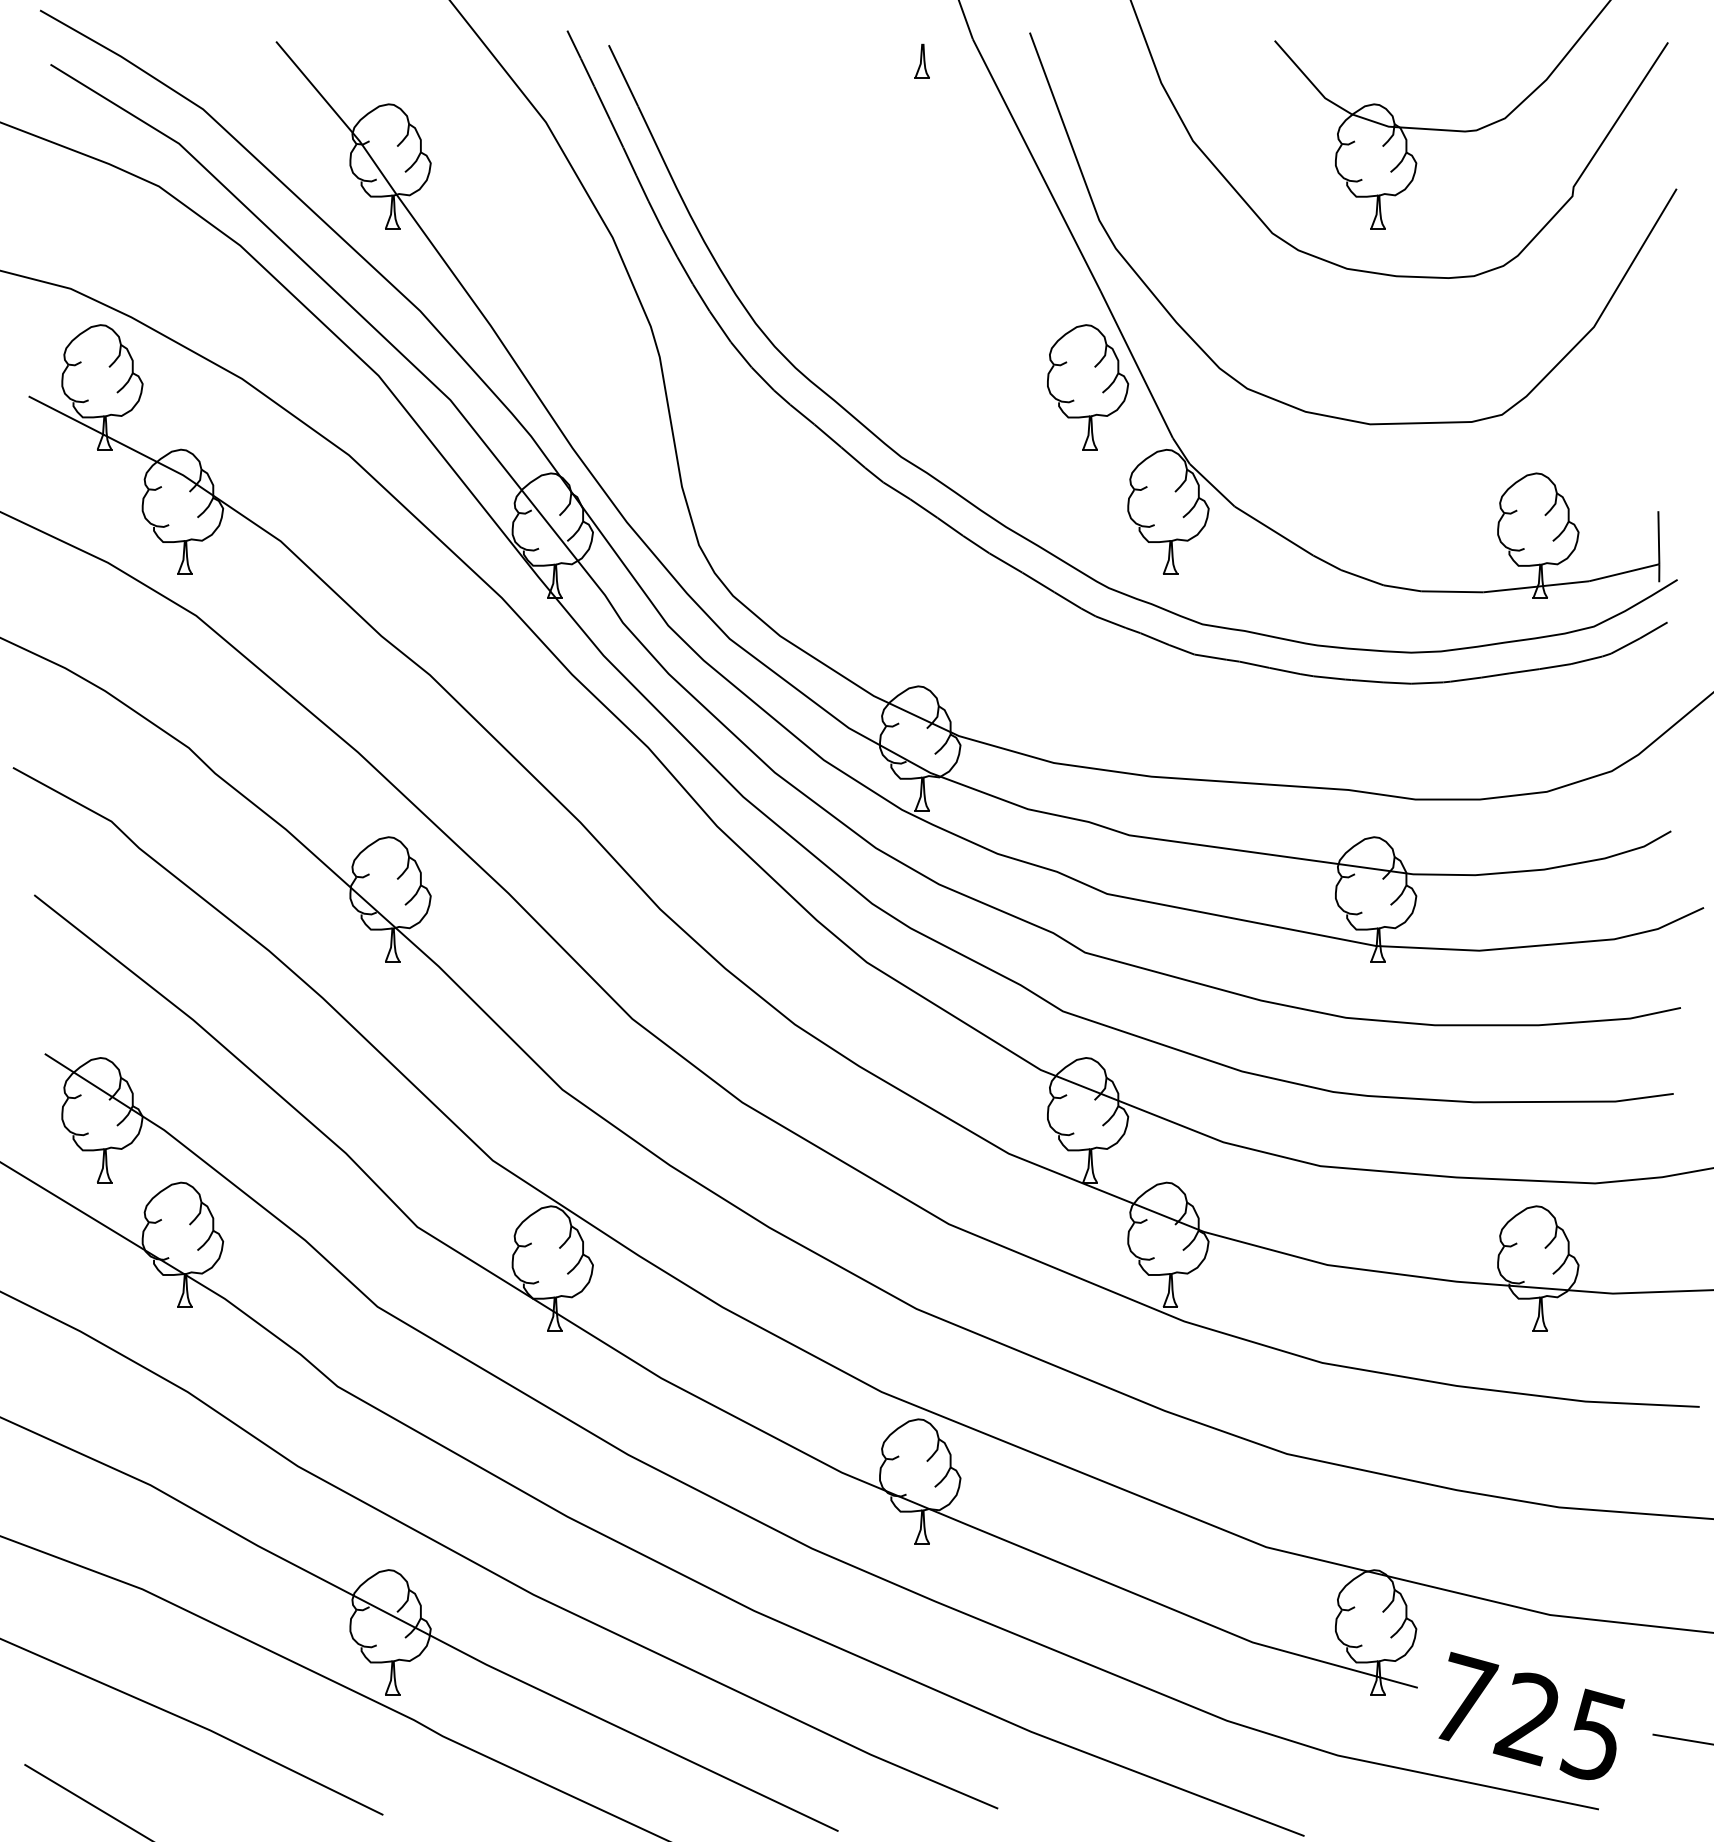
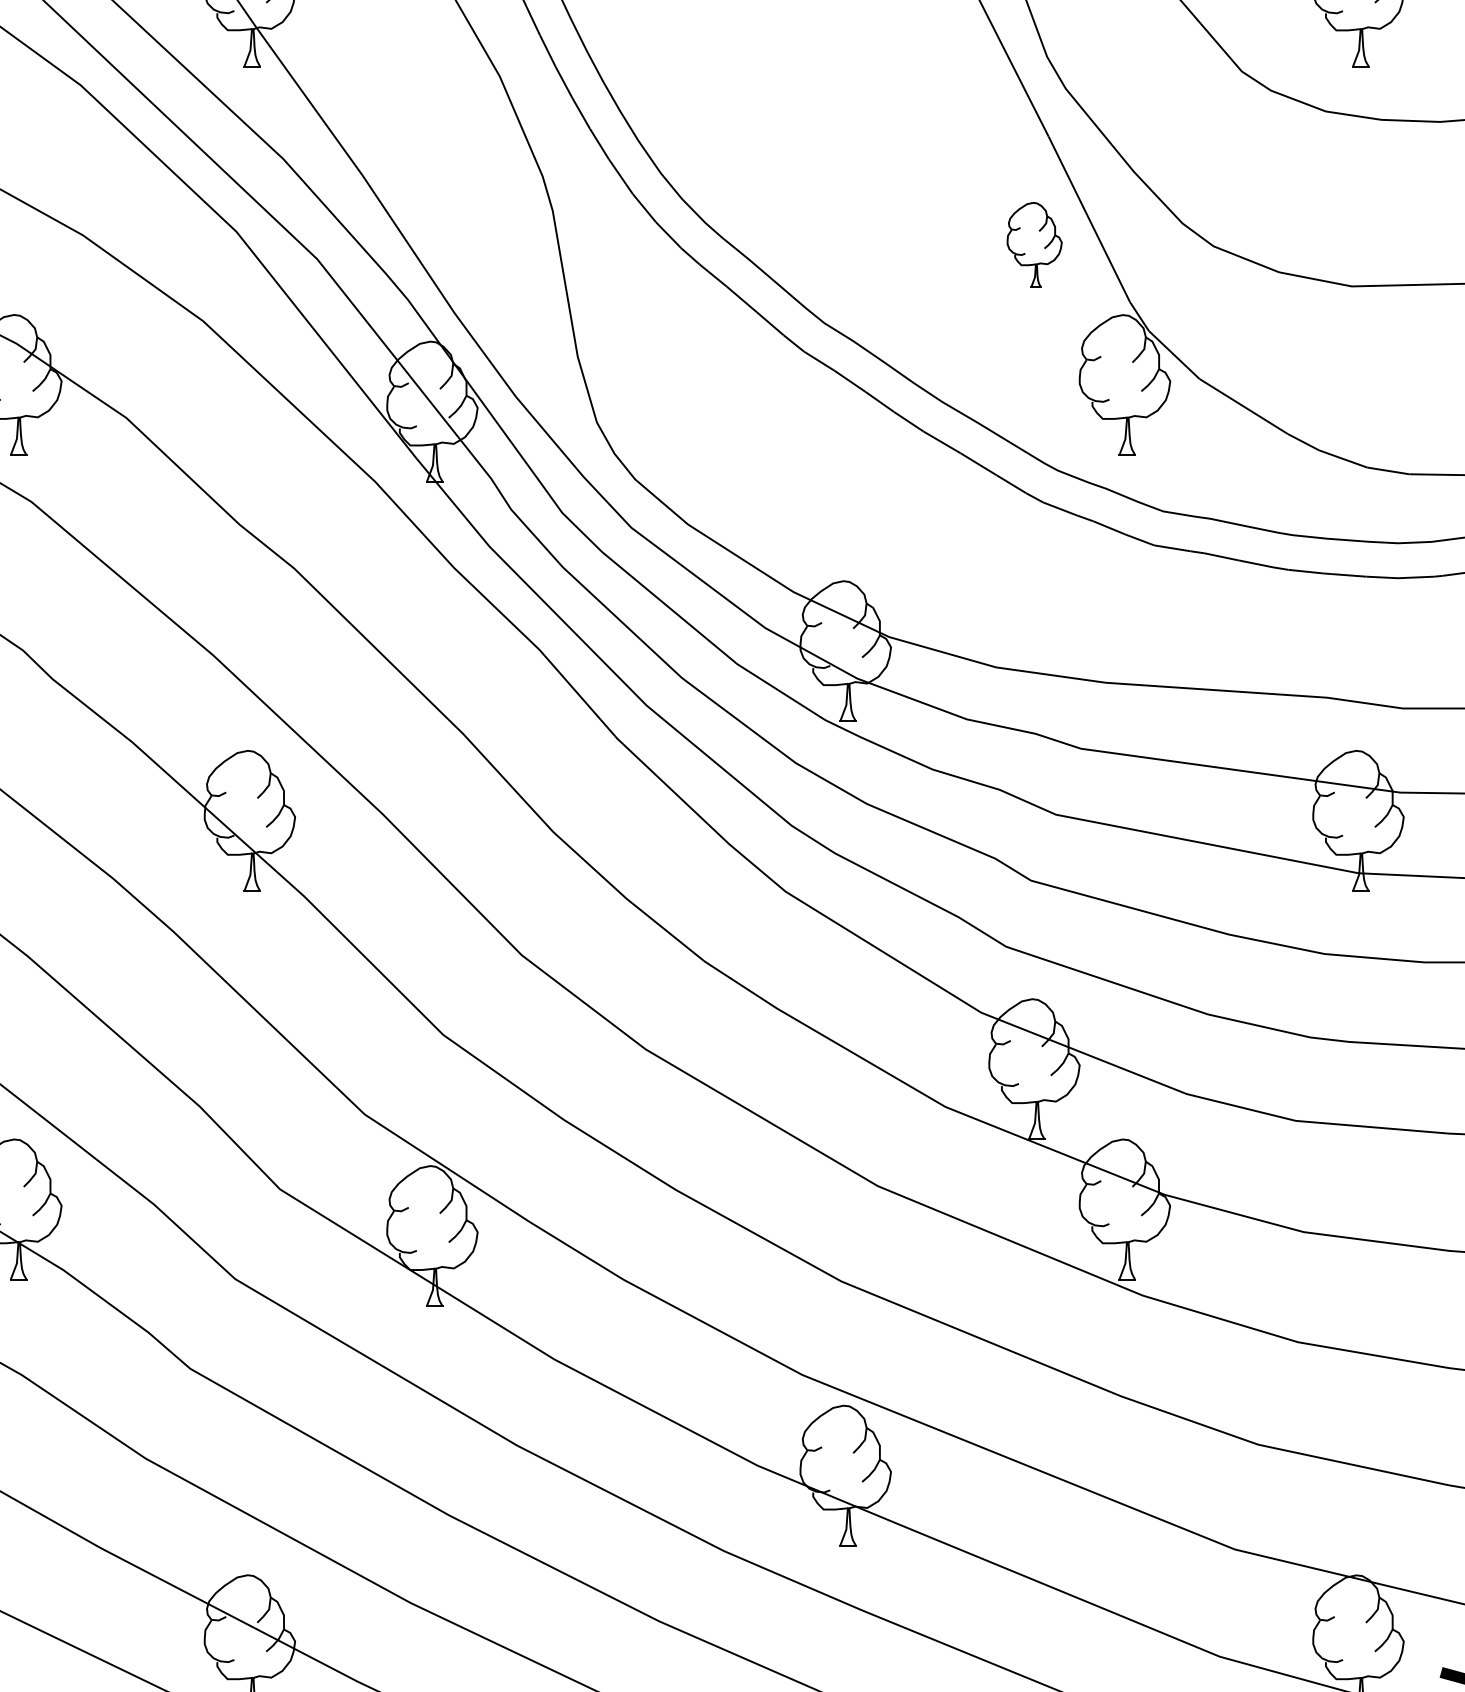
part: (1088, 387) -> (1035, 244), size x0.6

